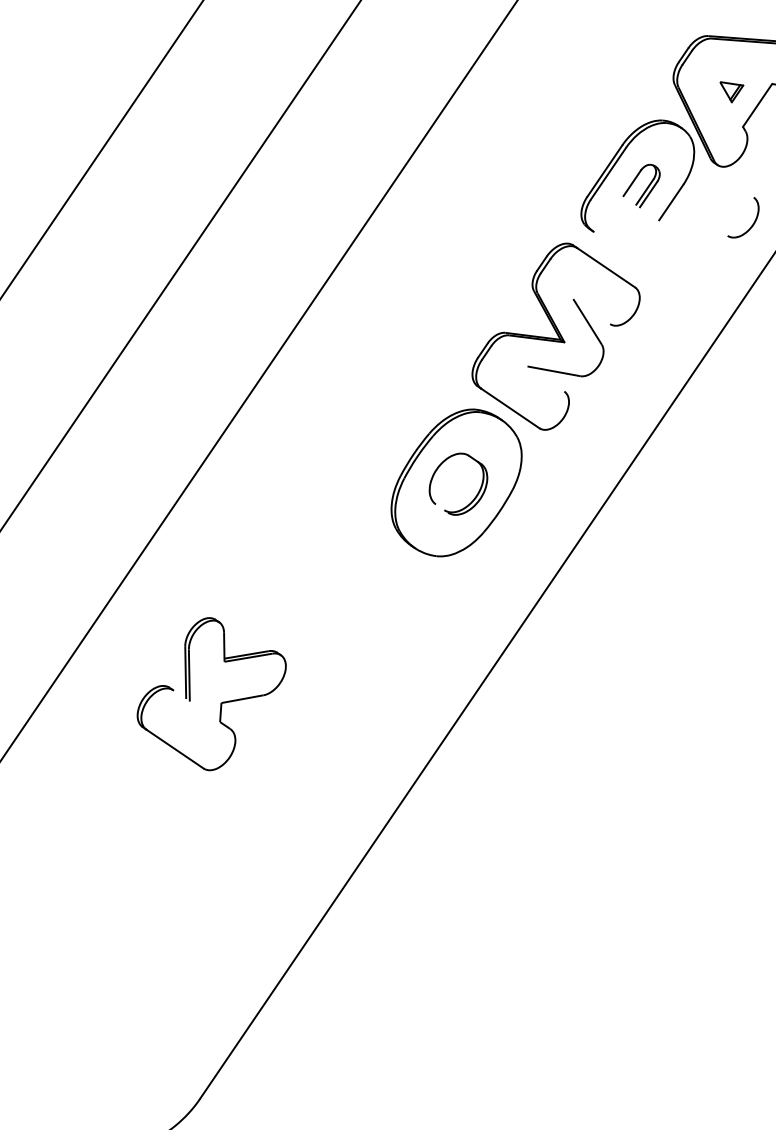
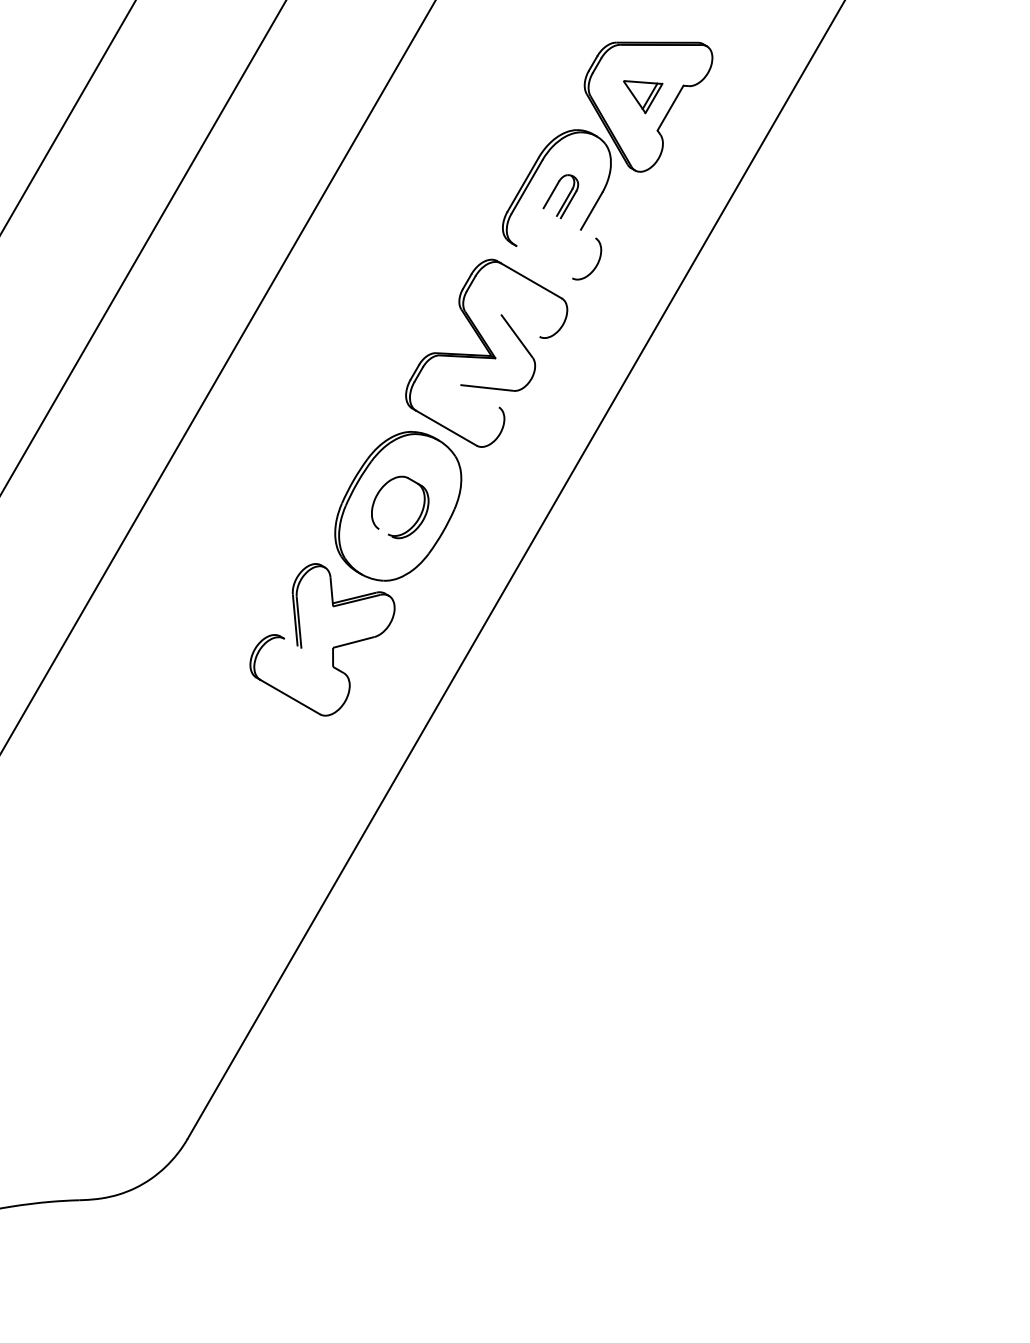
part: (731, 92) -> (643, 97), size x1.67
curve: (754, 220) -> (597, 261), moved
part: (220, 702) -> (332, 647), moved

